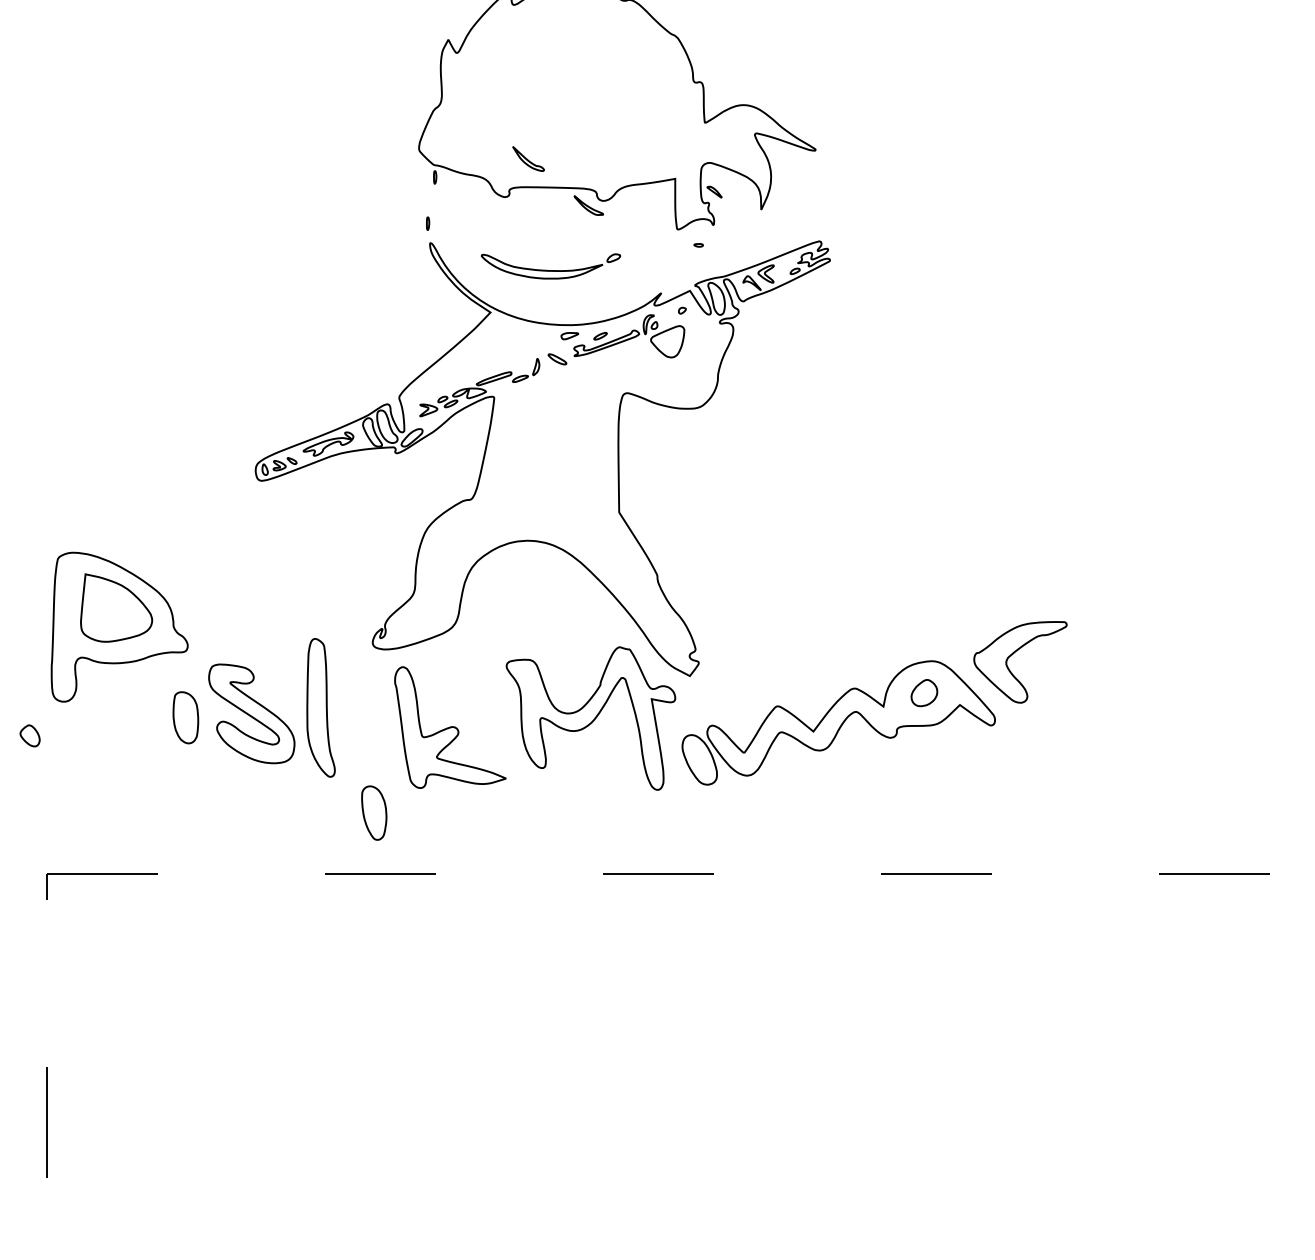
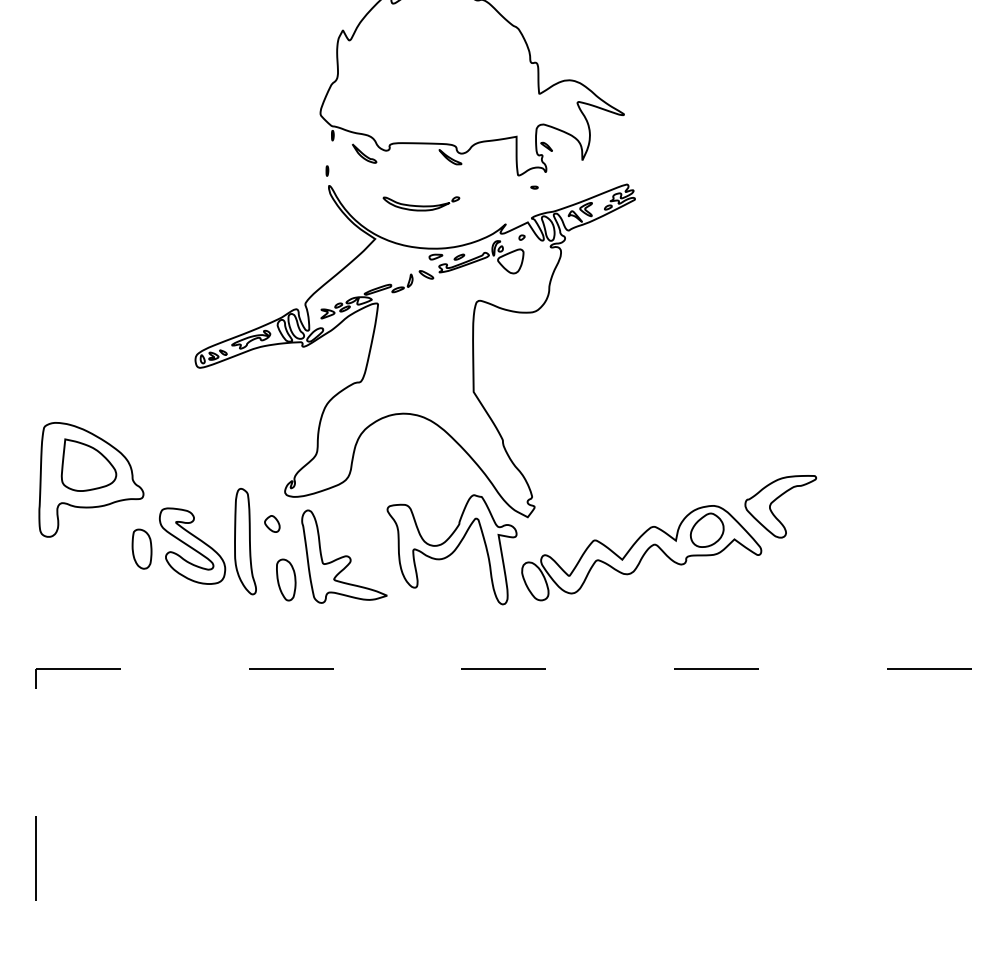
part: (528, 158) -> (364, 153), moved
part: (550, 266) -> (421, 203), size x0.71
part: (924, 692) -> (707, 529), size x1.67
part: (29, 735) -> (271, 523), moved
part: (374, 812) -> (286, 579), moved

